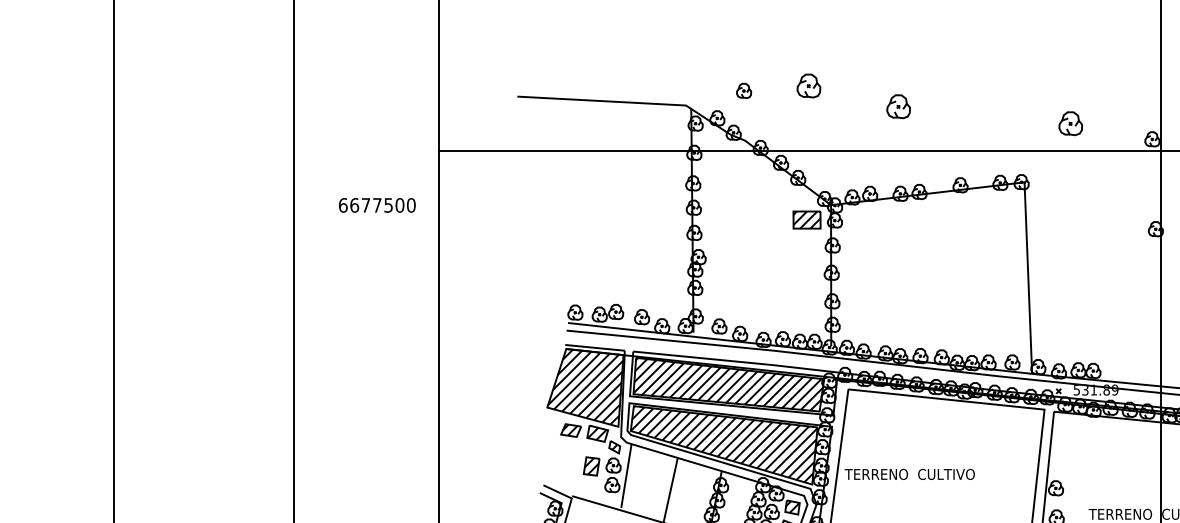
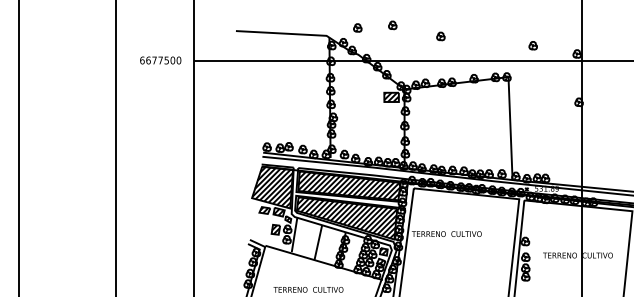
part: (808, 86) -> (392, 25), size x0.62
part: (897, 106) -> (440, 36), size x0.62
part: (1069, 123) -> (532, 45), size x0.62
text: (376, 205) -> (160, 60), moved

